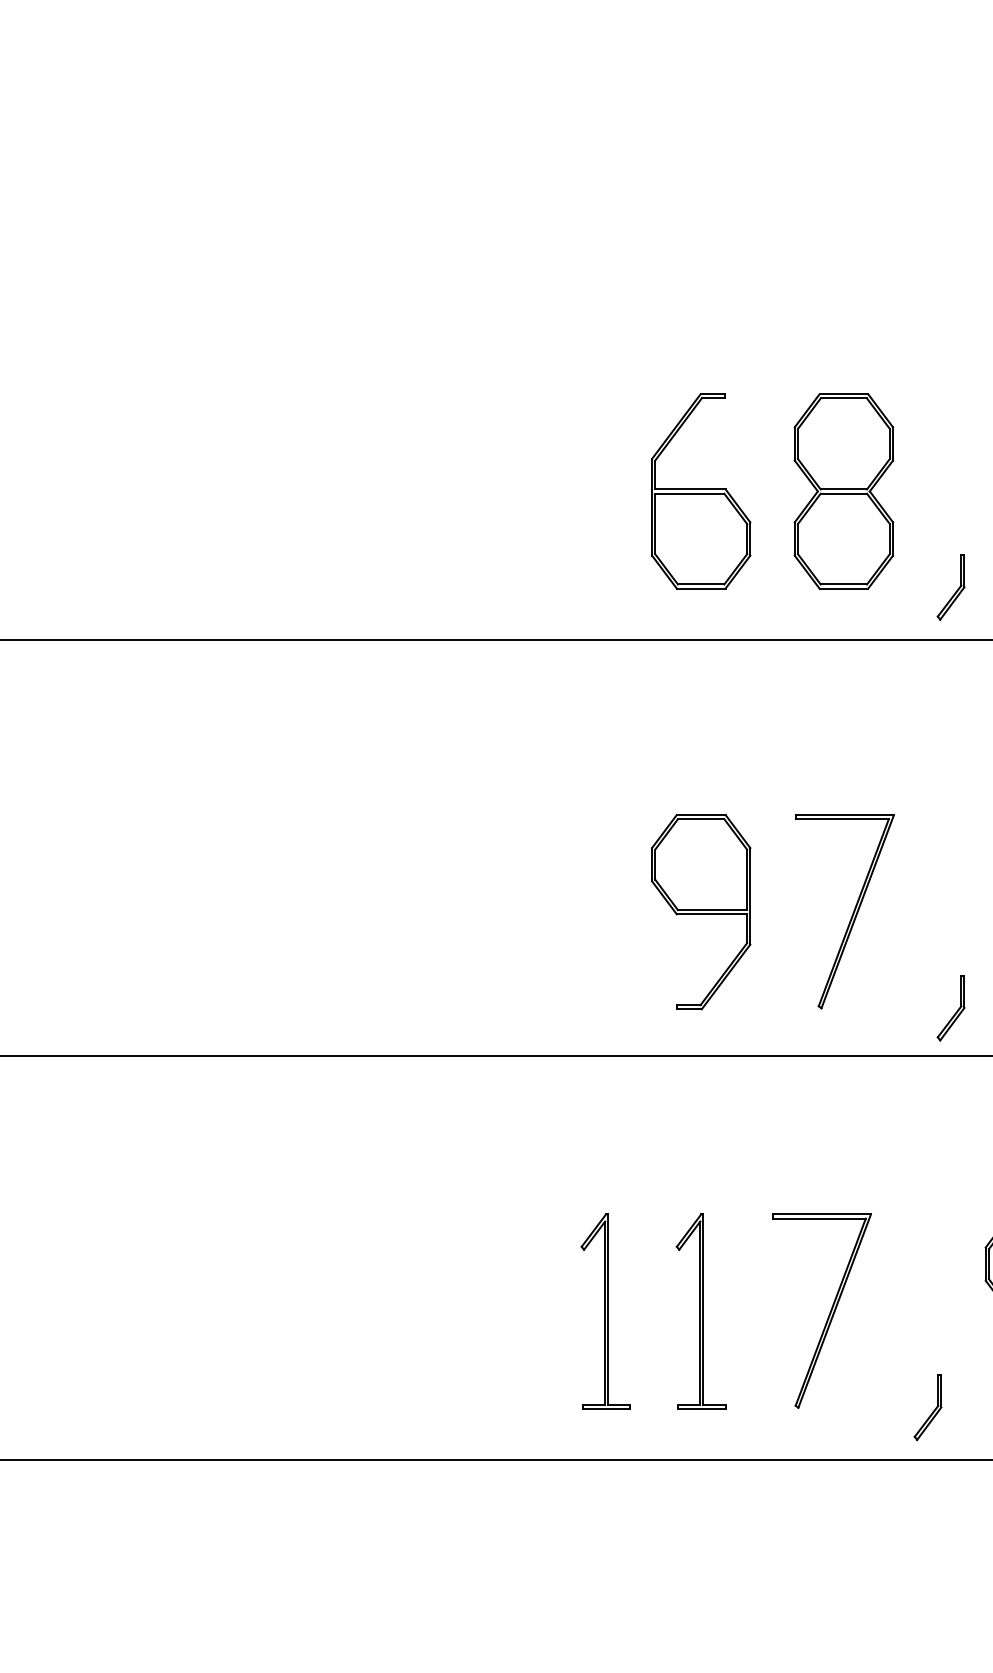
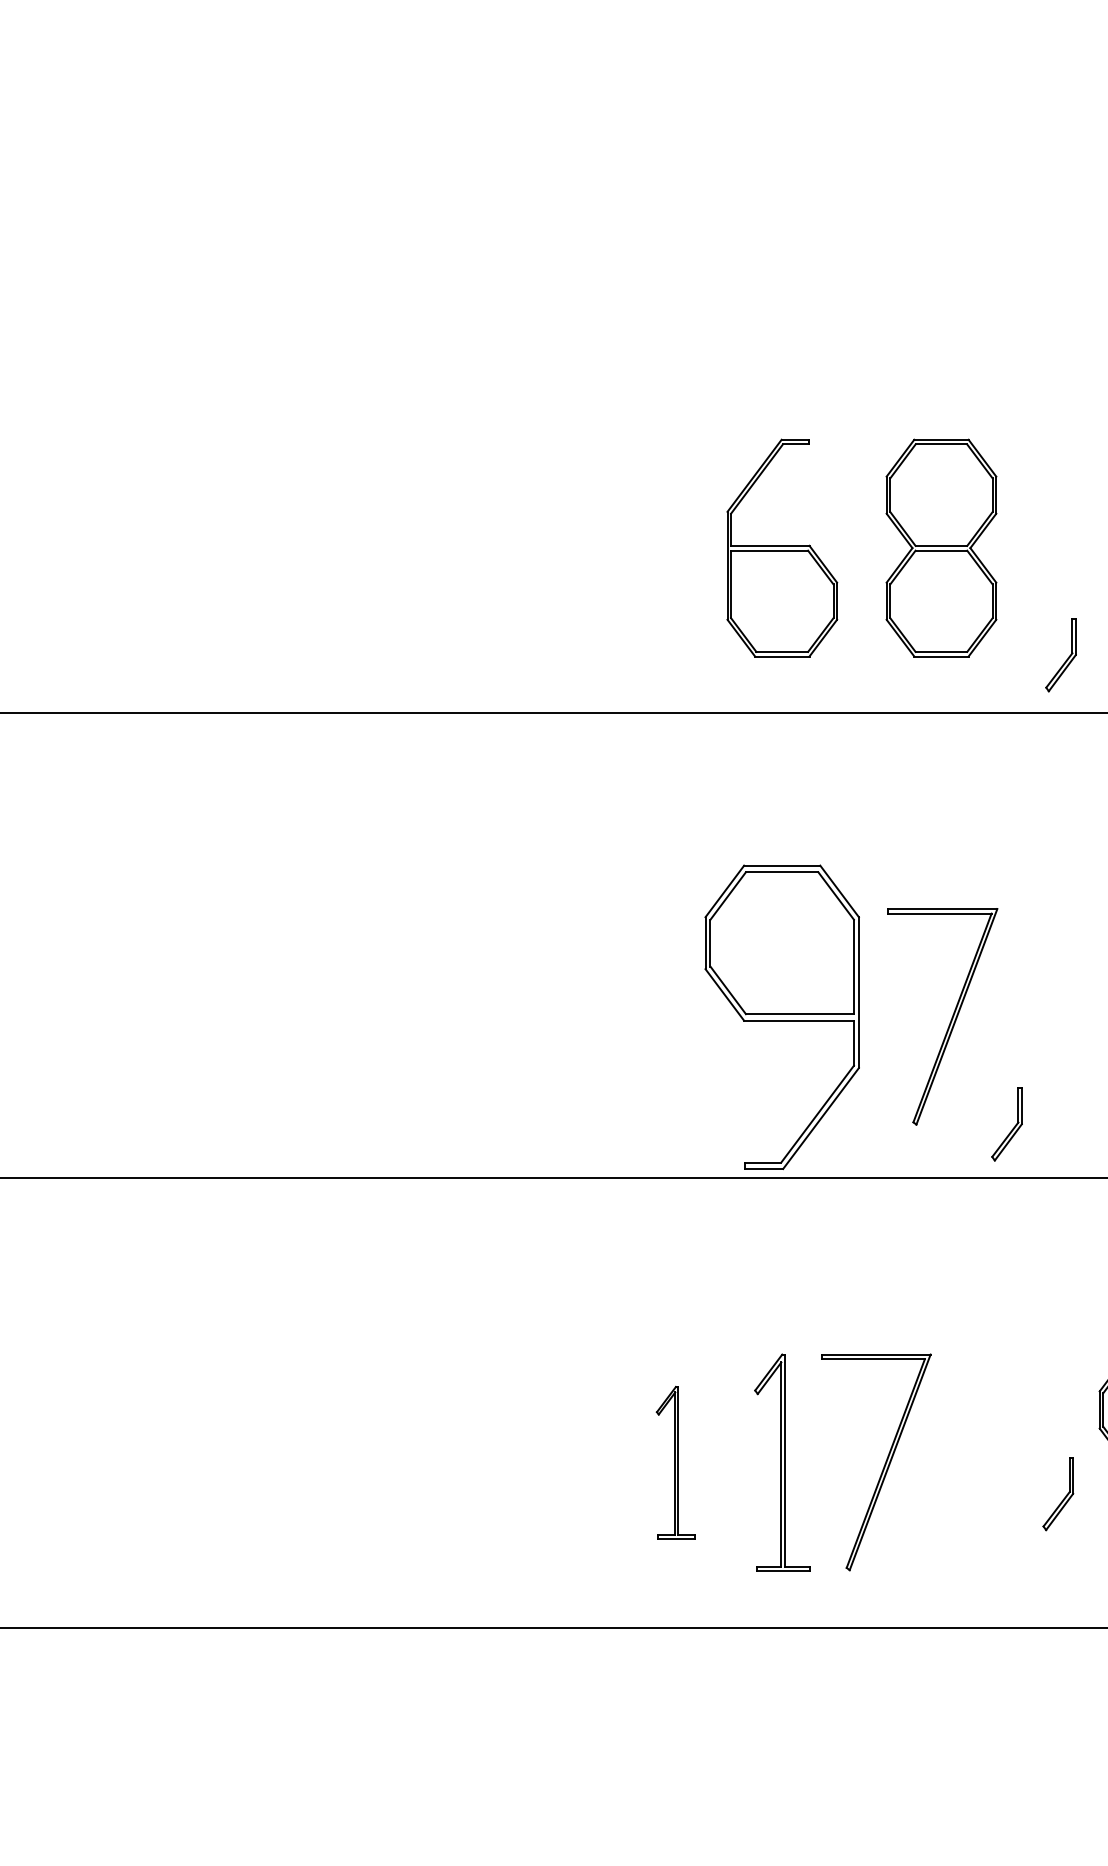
part: (701, 912) -> (782, 1017), size x1.4
part: (955, 1012) -> (1011, 1129), moved
part: (605, 1311) -> (675, 1462), size x0.7
part: (829, 1312) -> (884, 1463), moved
part: (932, 1411) -> (1063, 1498), moved

